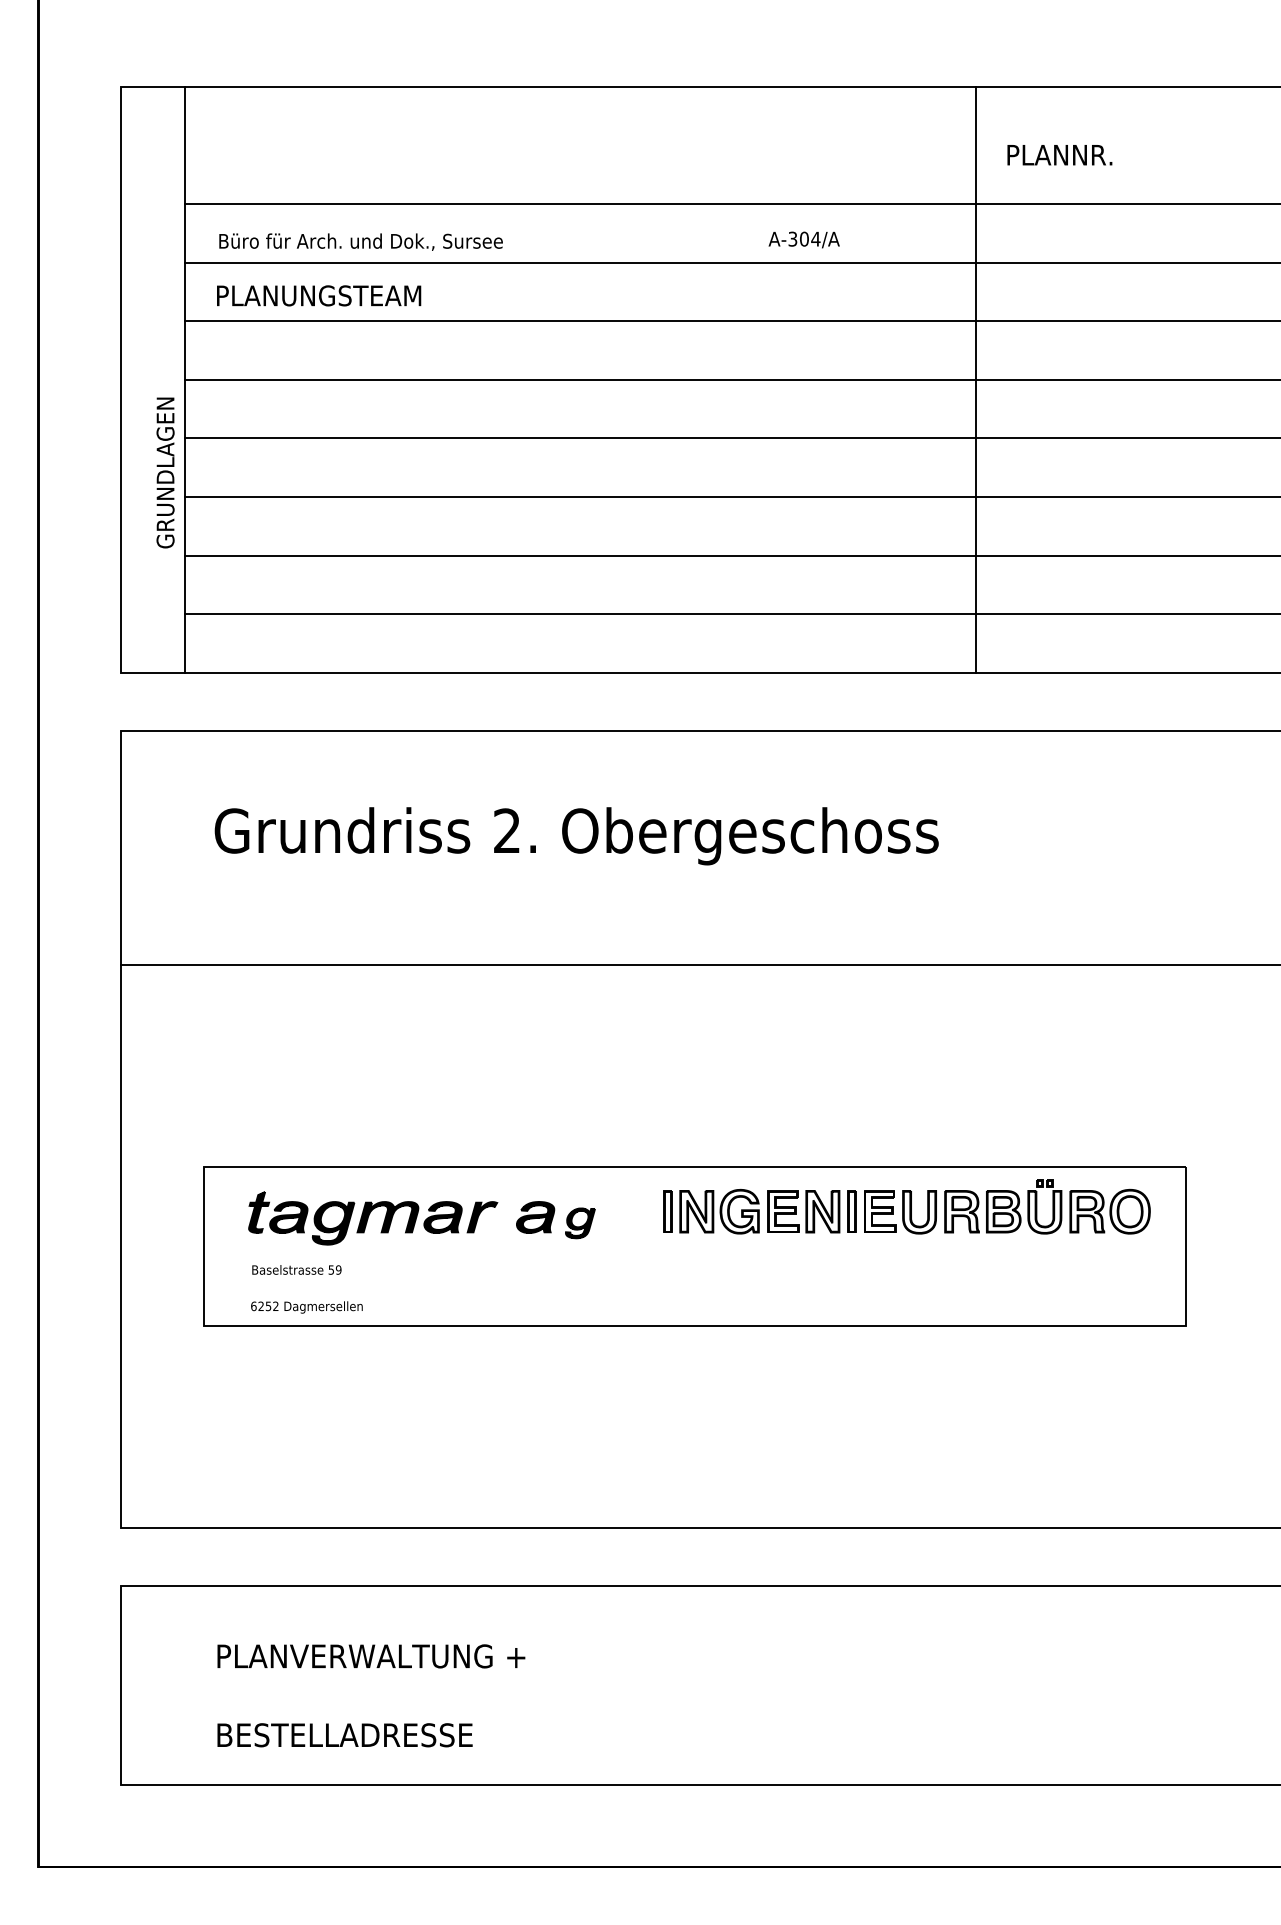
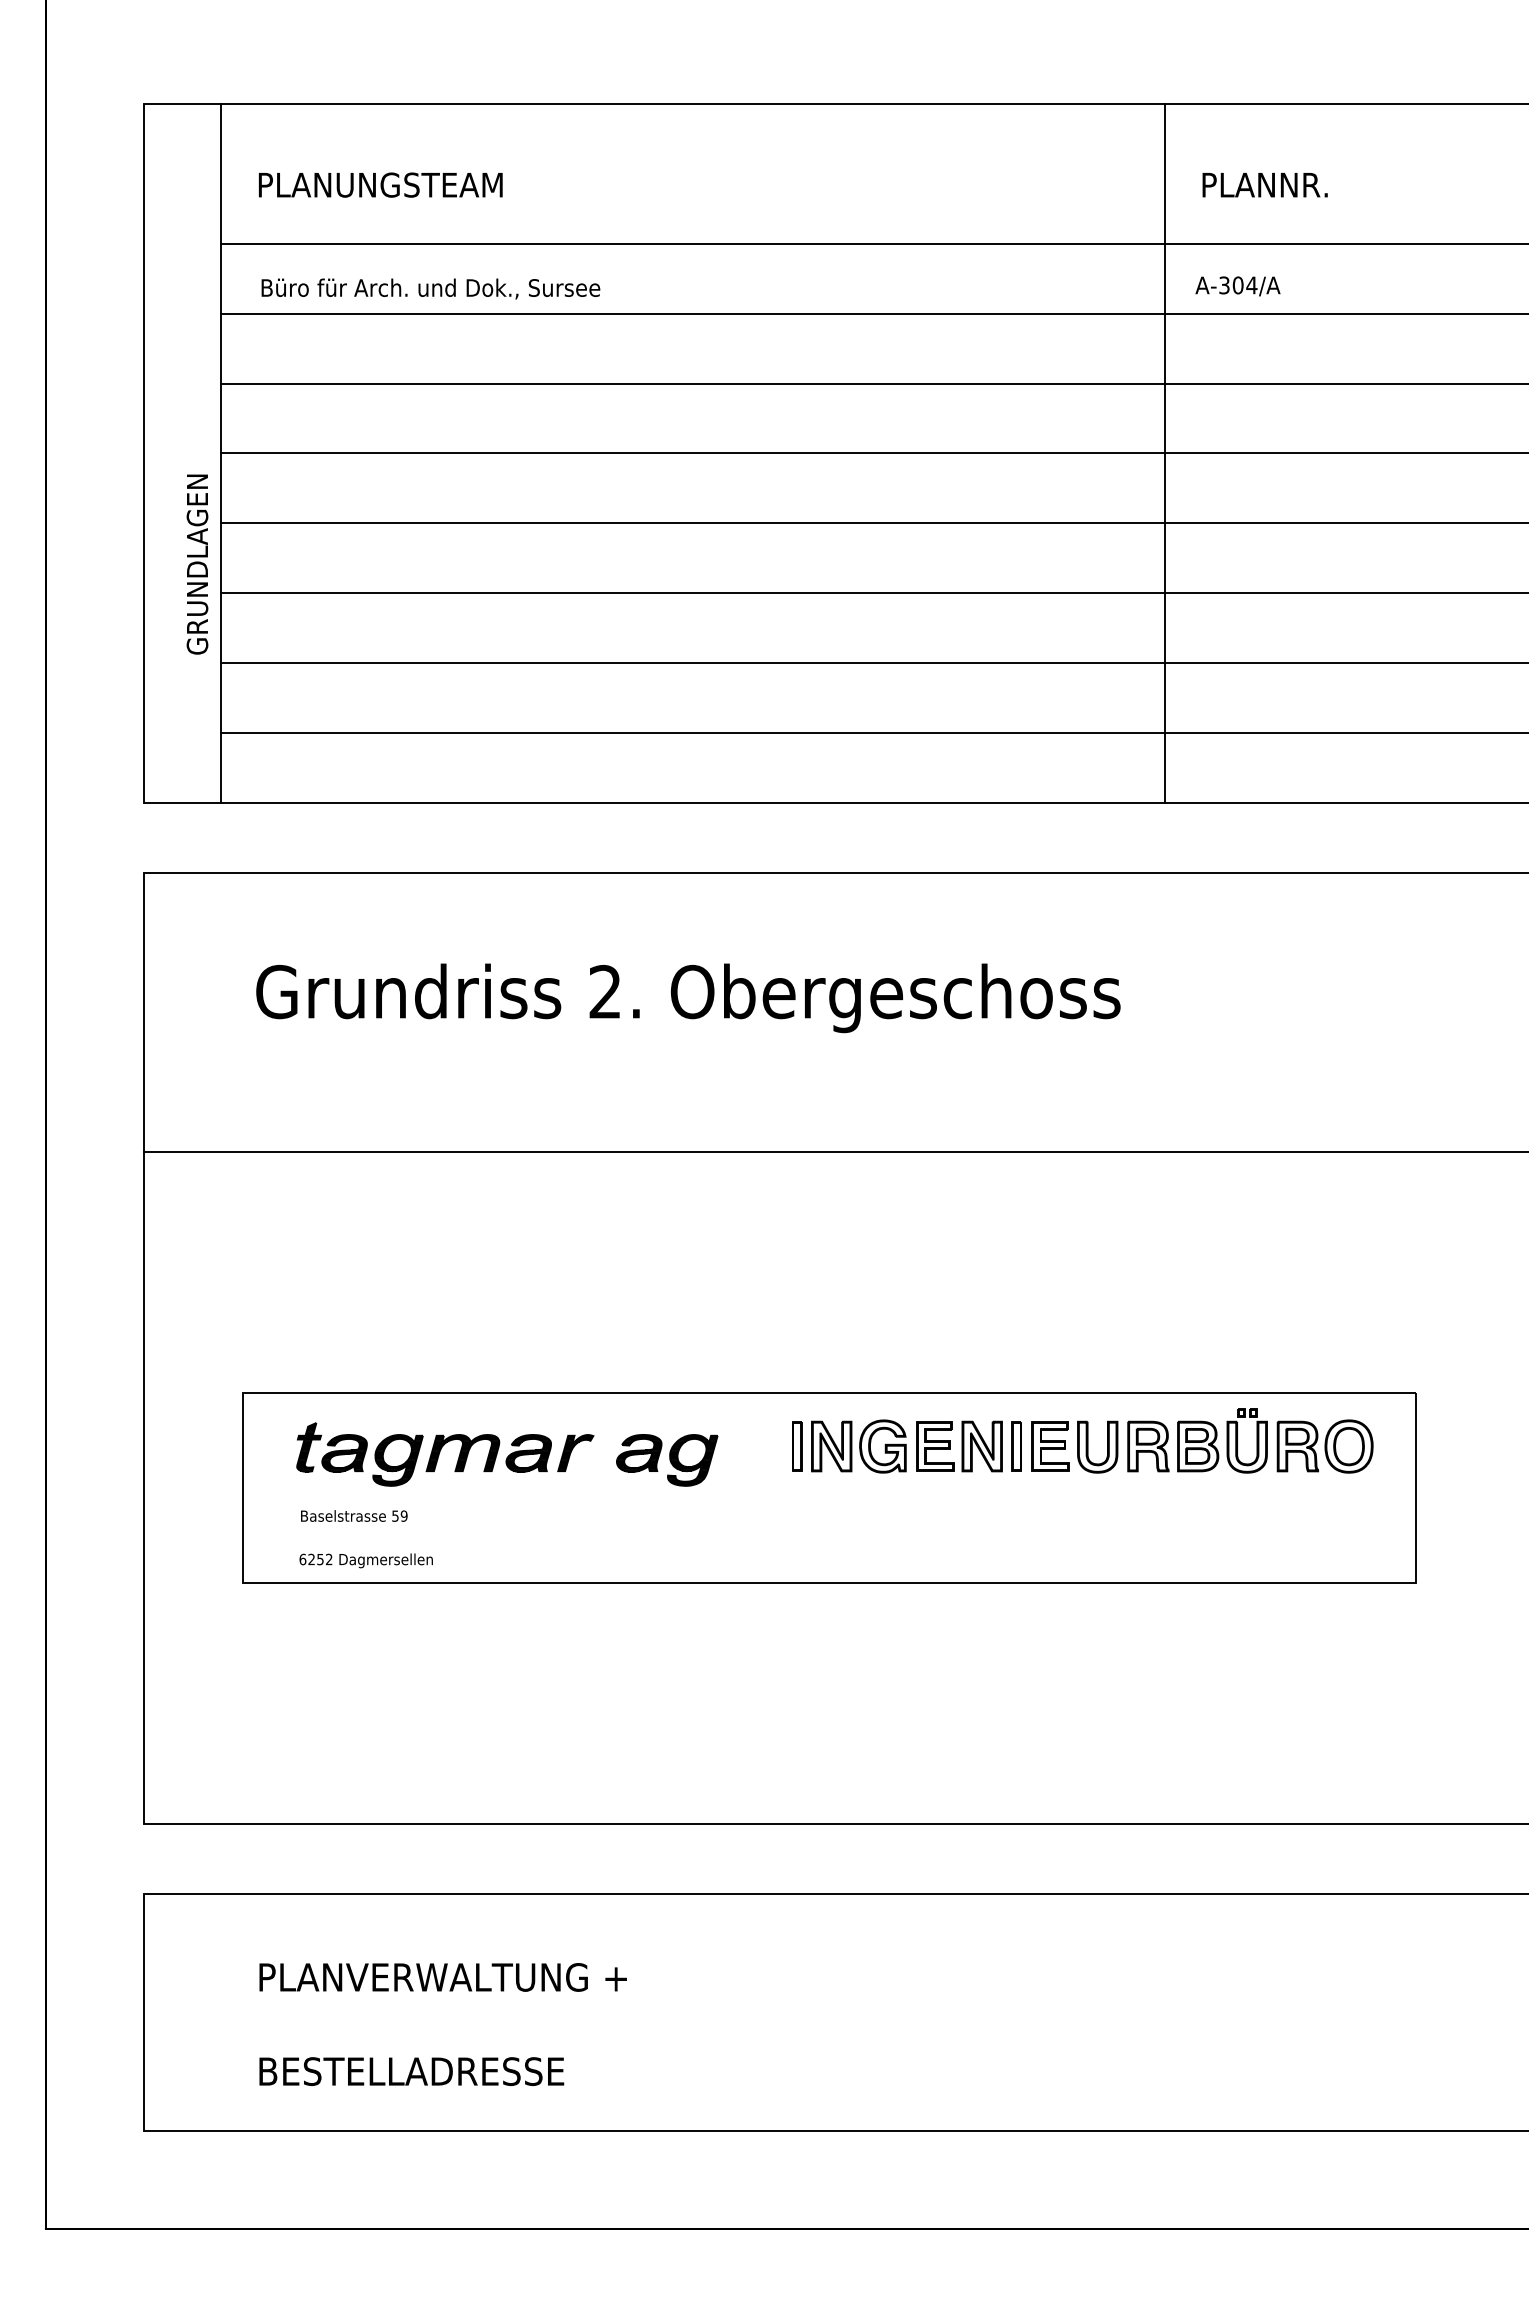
text: (803, 240) -> (1237, 286), moved
text: (318, 295) -> (380, 184), moved
part: (580, 1223) -> (692, 1460), size x1.43

